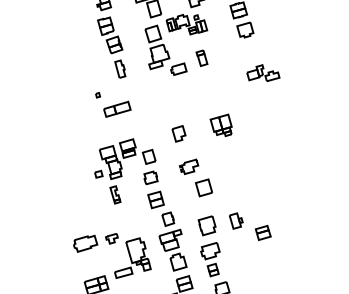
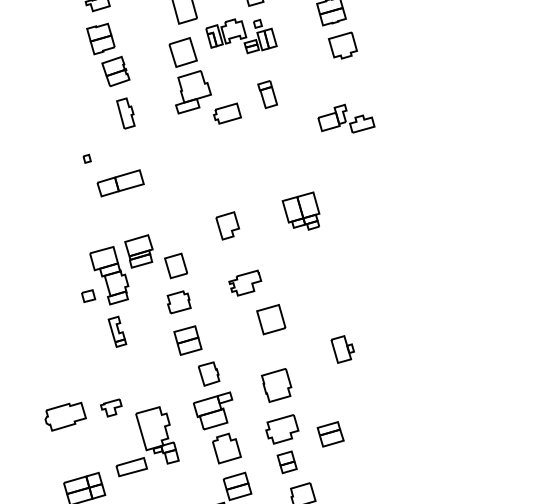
part: (263, 72) -> (346, 117), moved
part: (236, 220) -> (343, 348), moved
part: (262, 232) -> (329, 433), moved

